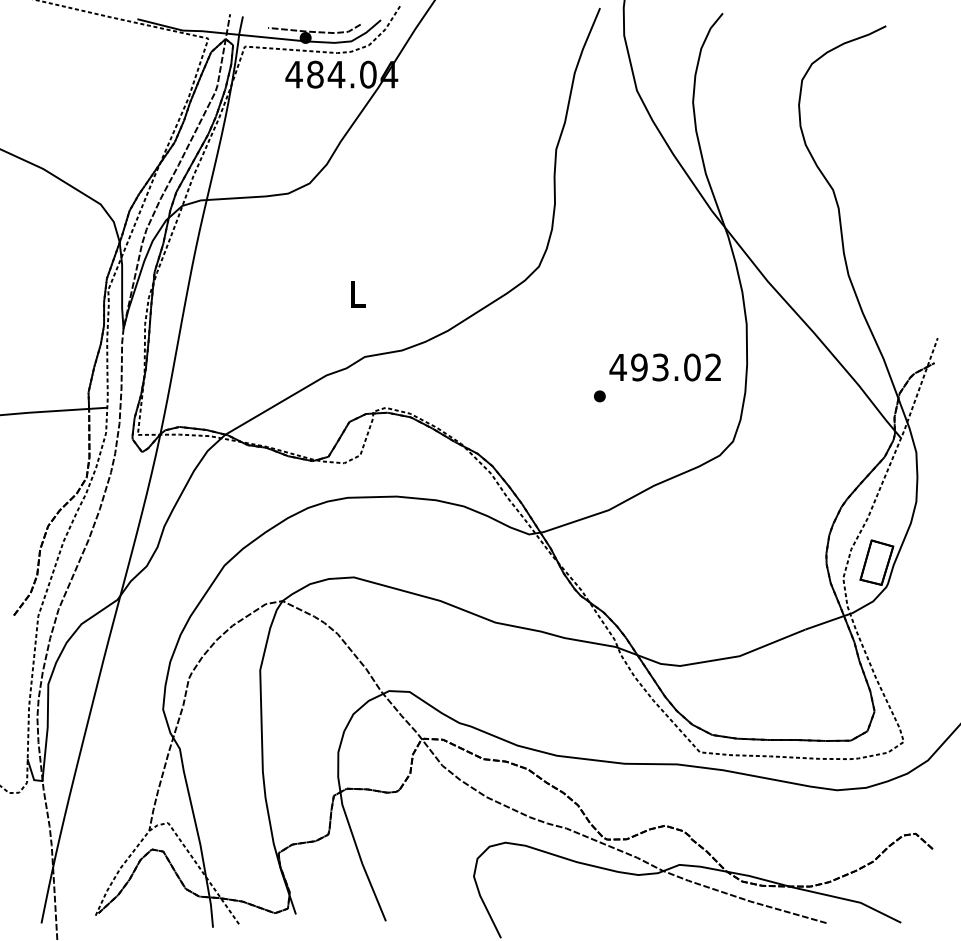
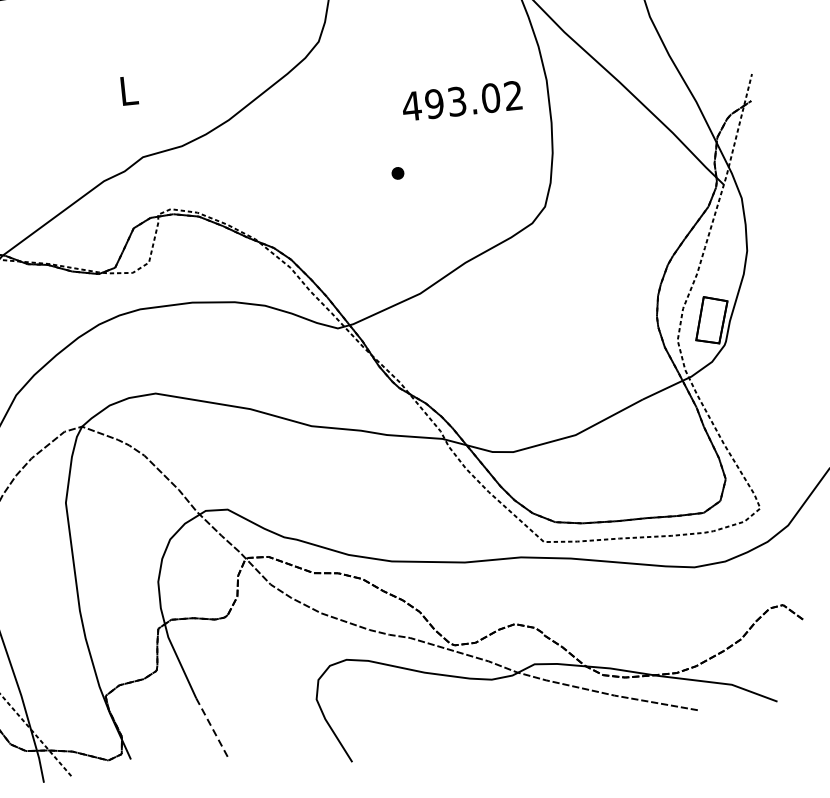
text: (664, 367) -> (461, 101), moved
line: (374, 892) -> (212, 727), solid -> dashed

